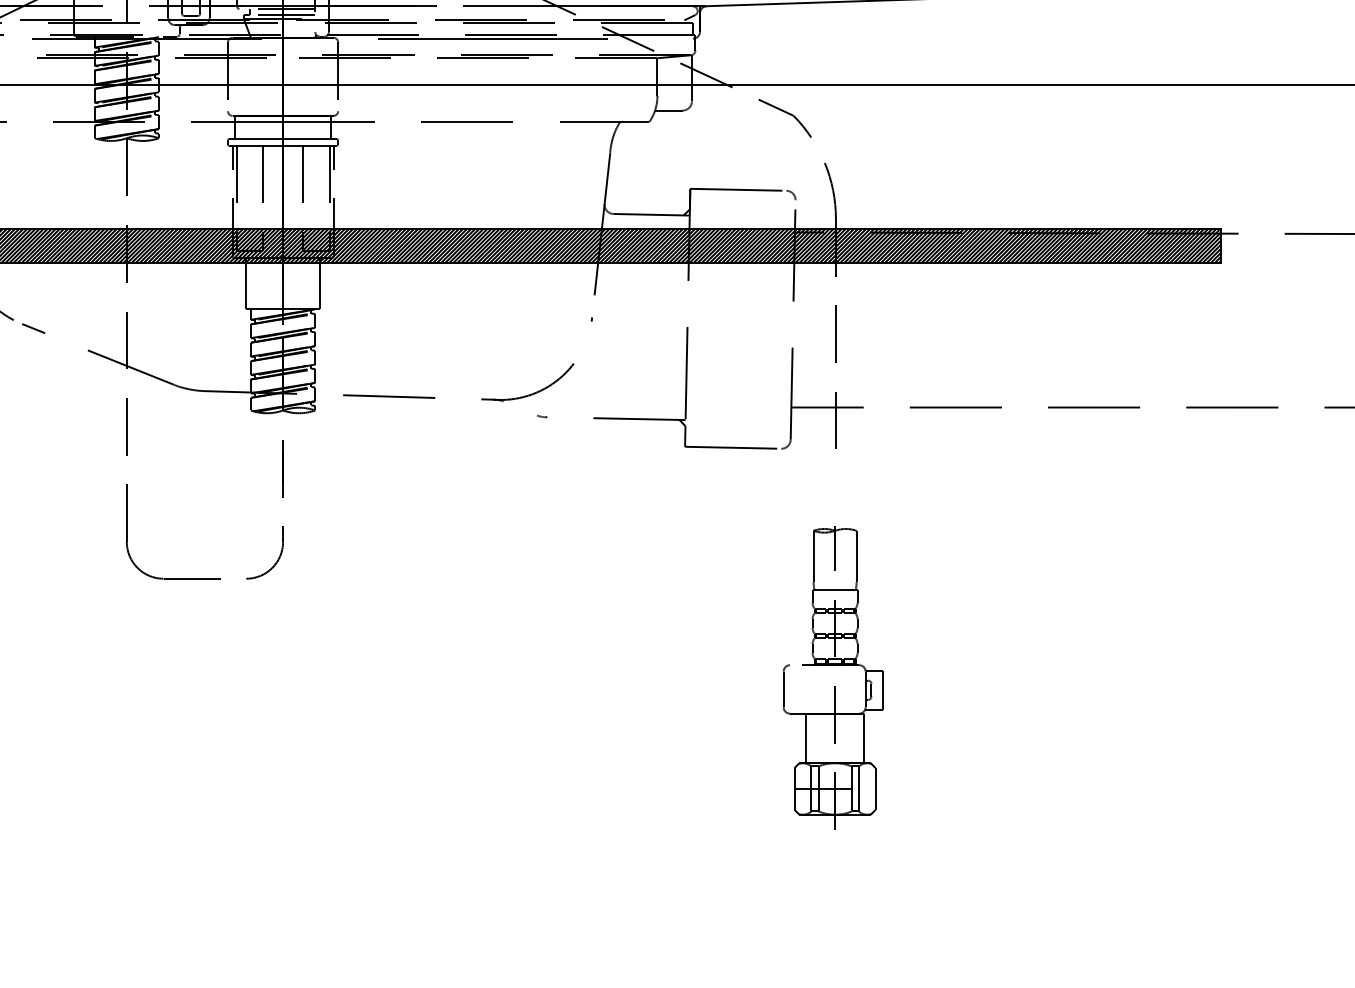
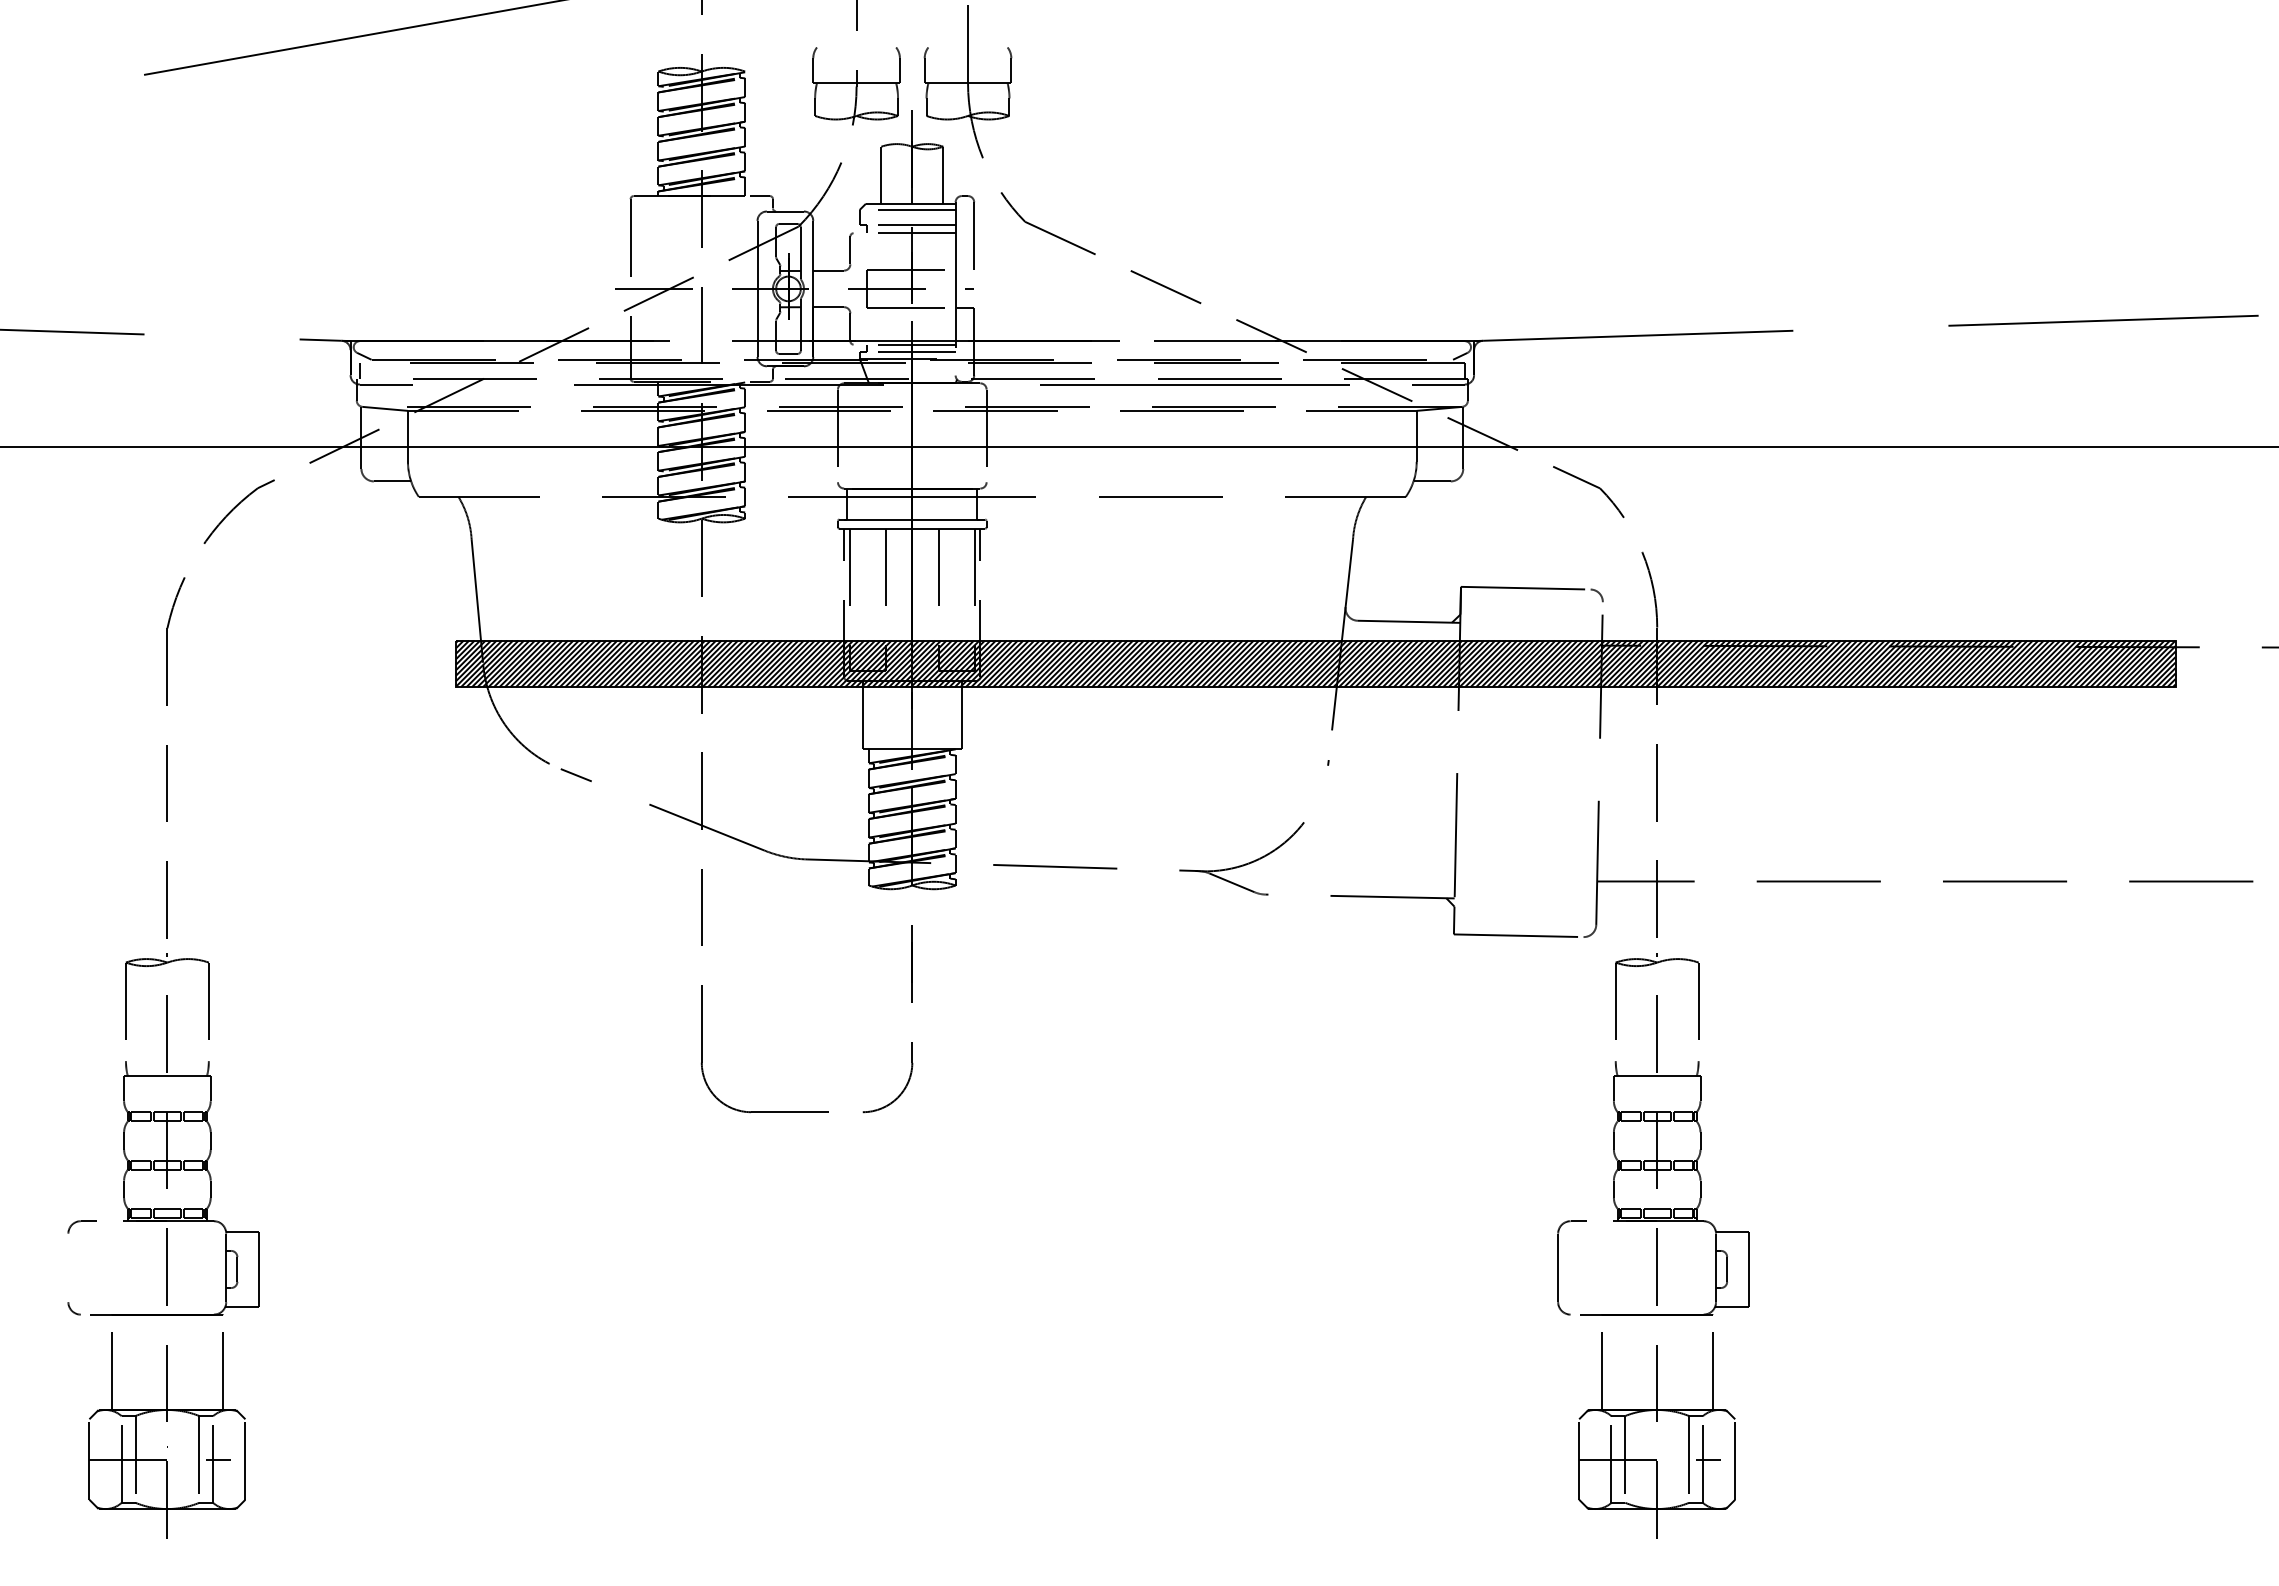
line: (673, 38) -> (1438, 384), added
line: (519, 408) -> (1231, 882), added
part: (833, 677) -> (1653, 1245), size x1.43

